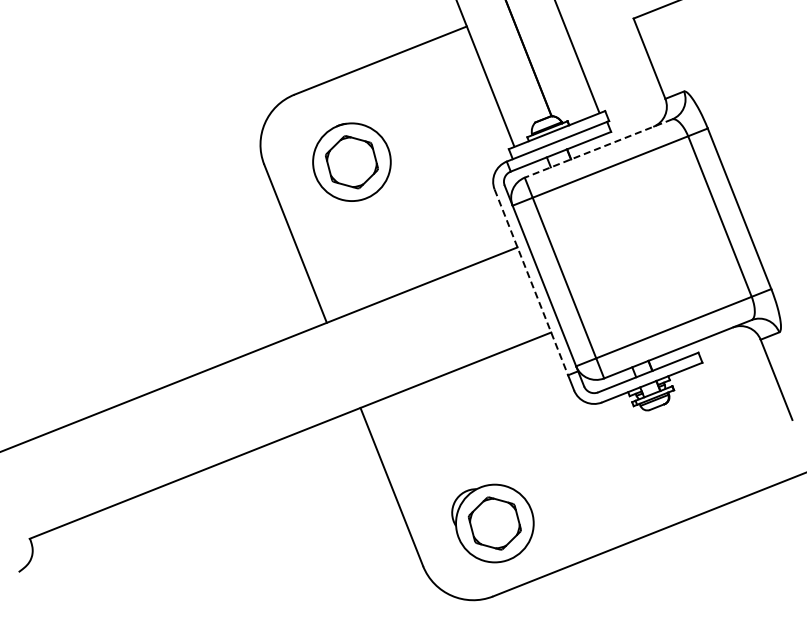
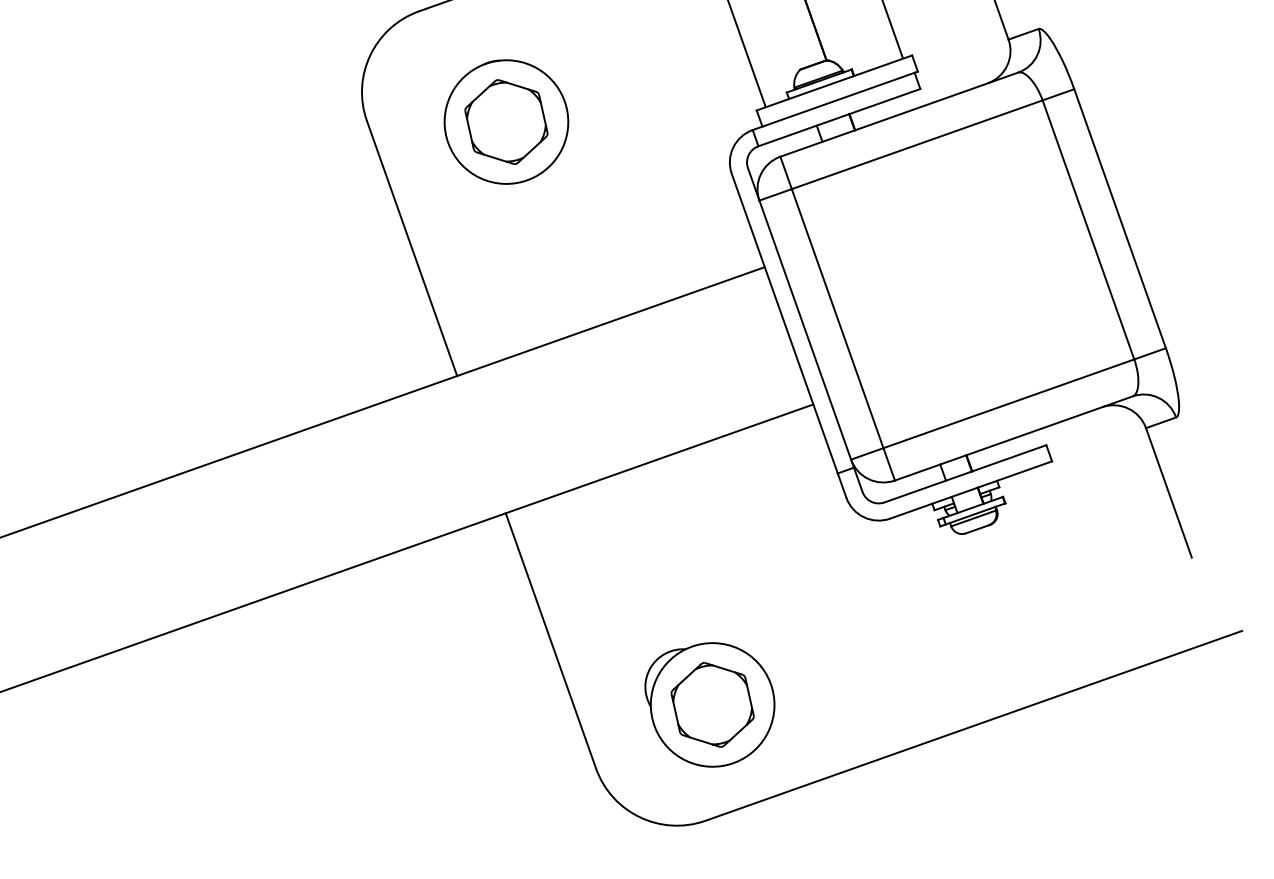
line: (598, 148) -> (899, 114), dashed -> solid
line: (531, 282) -> (784, 323), dashed -> solid

